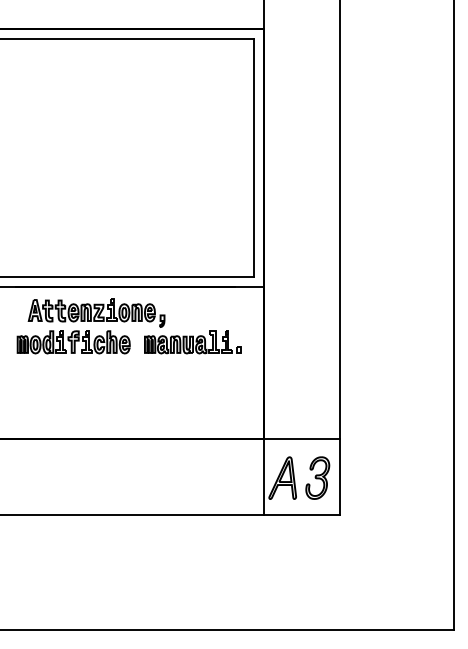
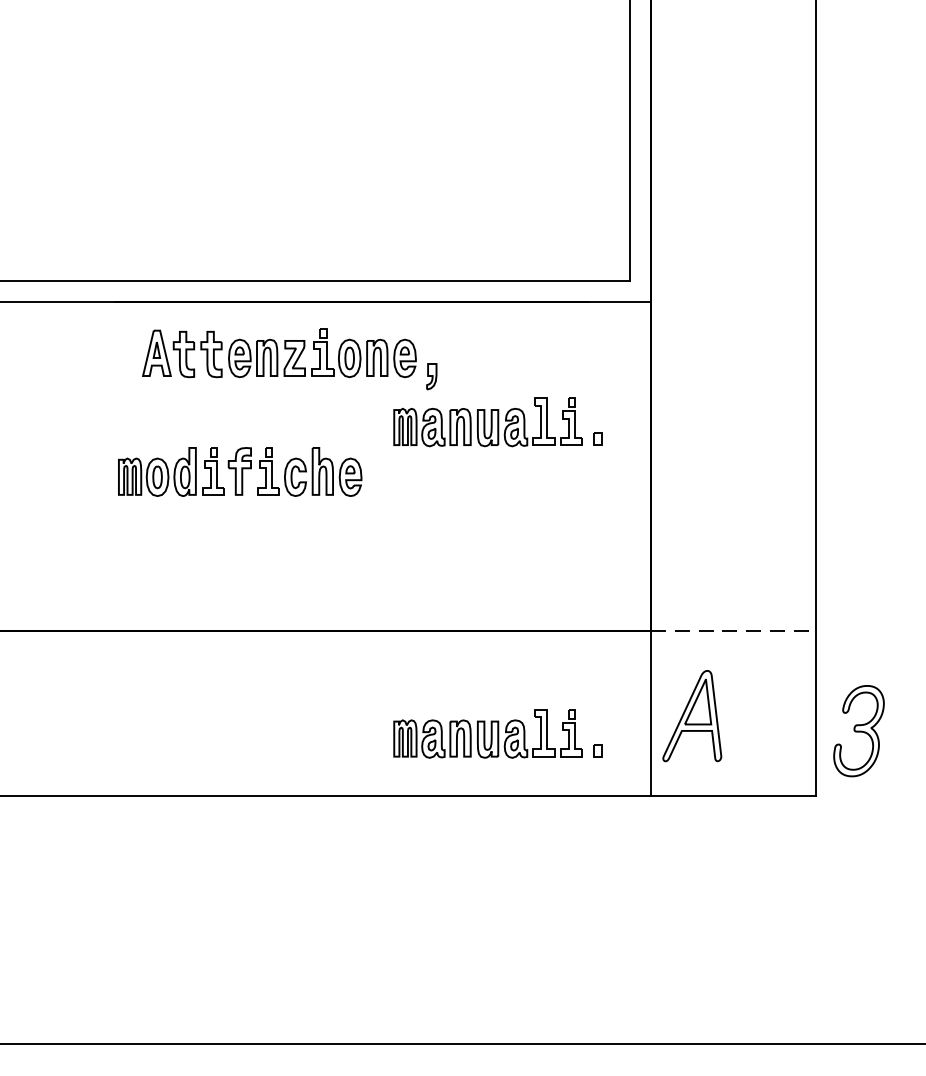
part: (73, 342) -> (239, 472), moved
line: (302, 438) -> (735, 630), solid -> dashed
part: (317, 477) -> (858, 729), moved
part: (192, 486) -> (497, 734), added

